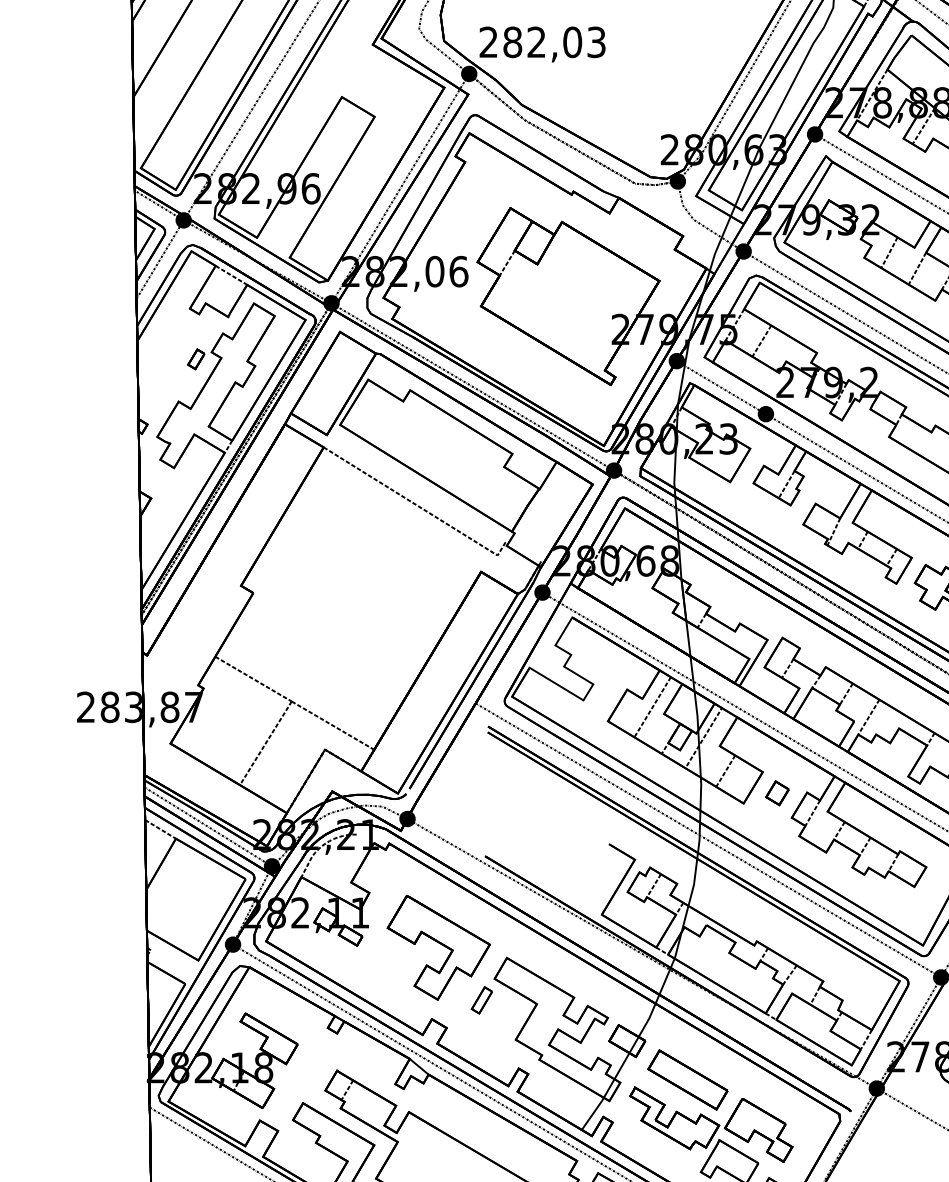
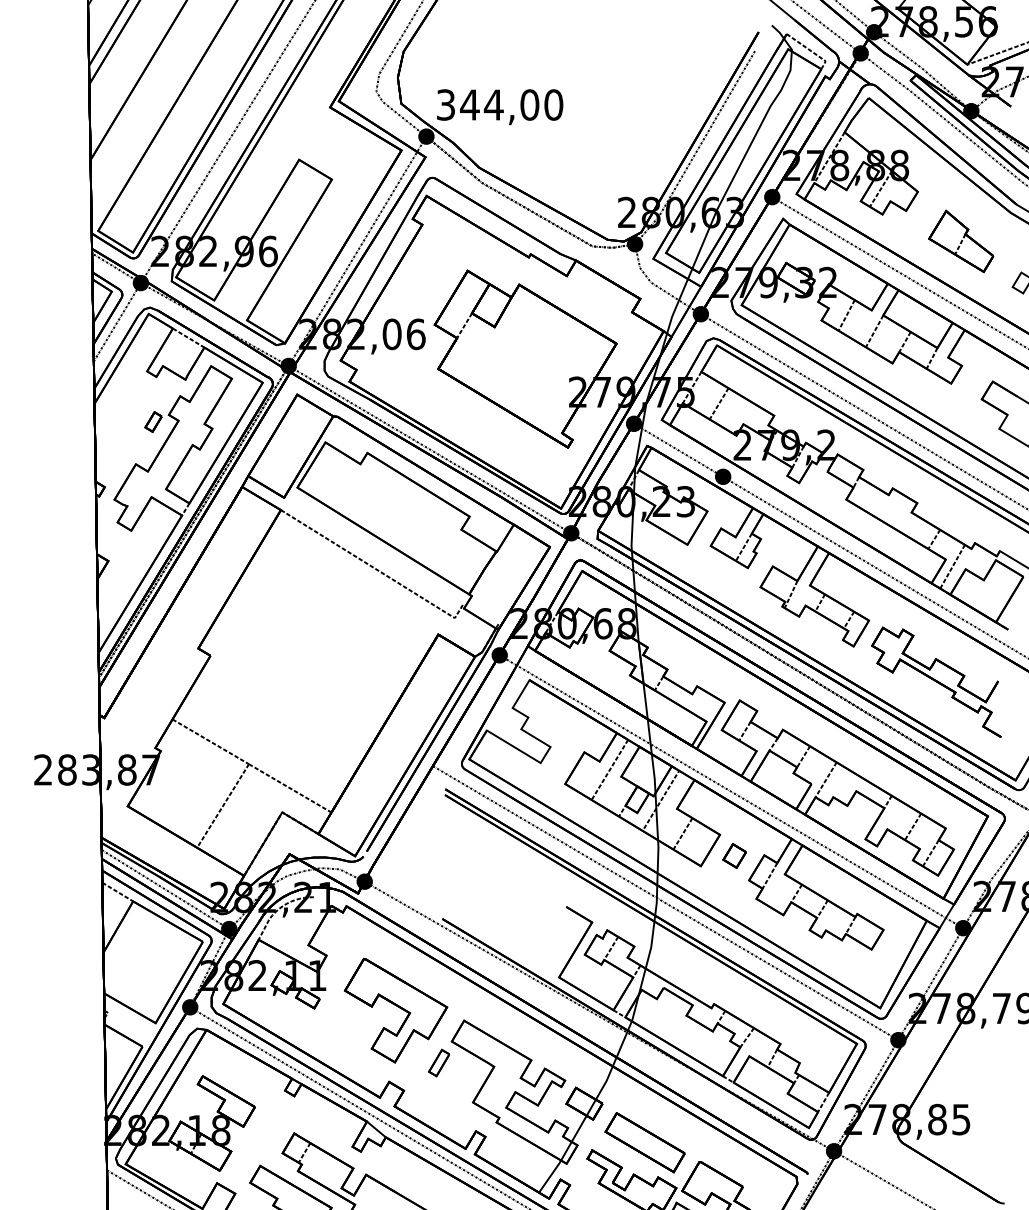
text: (542, 41) -> (499, 104), 282,03 -> 344,00

